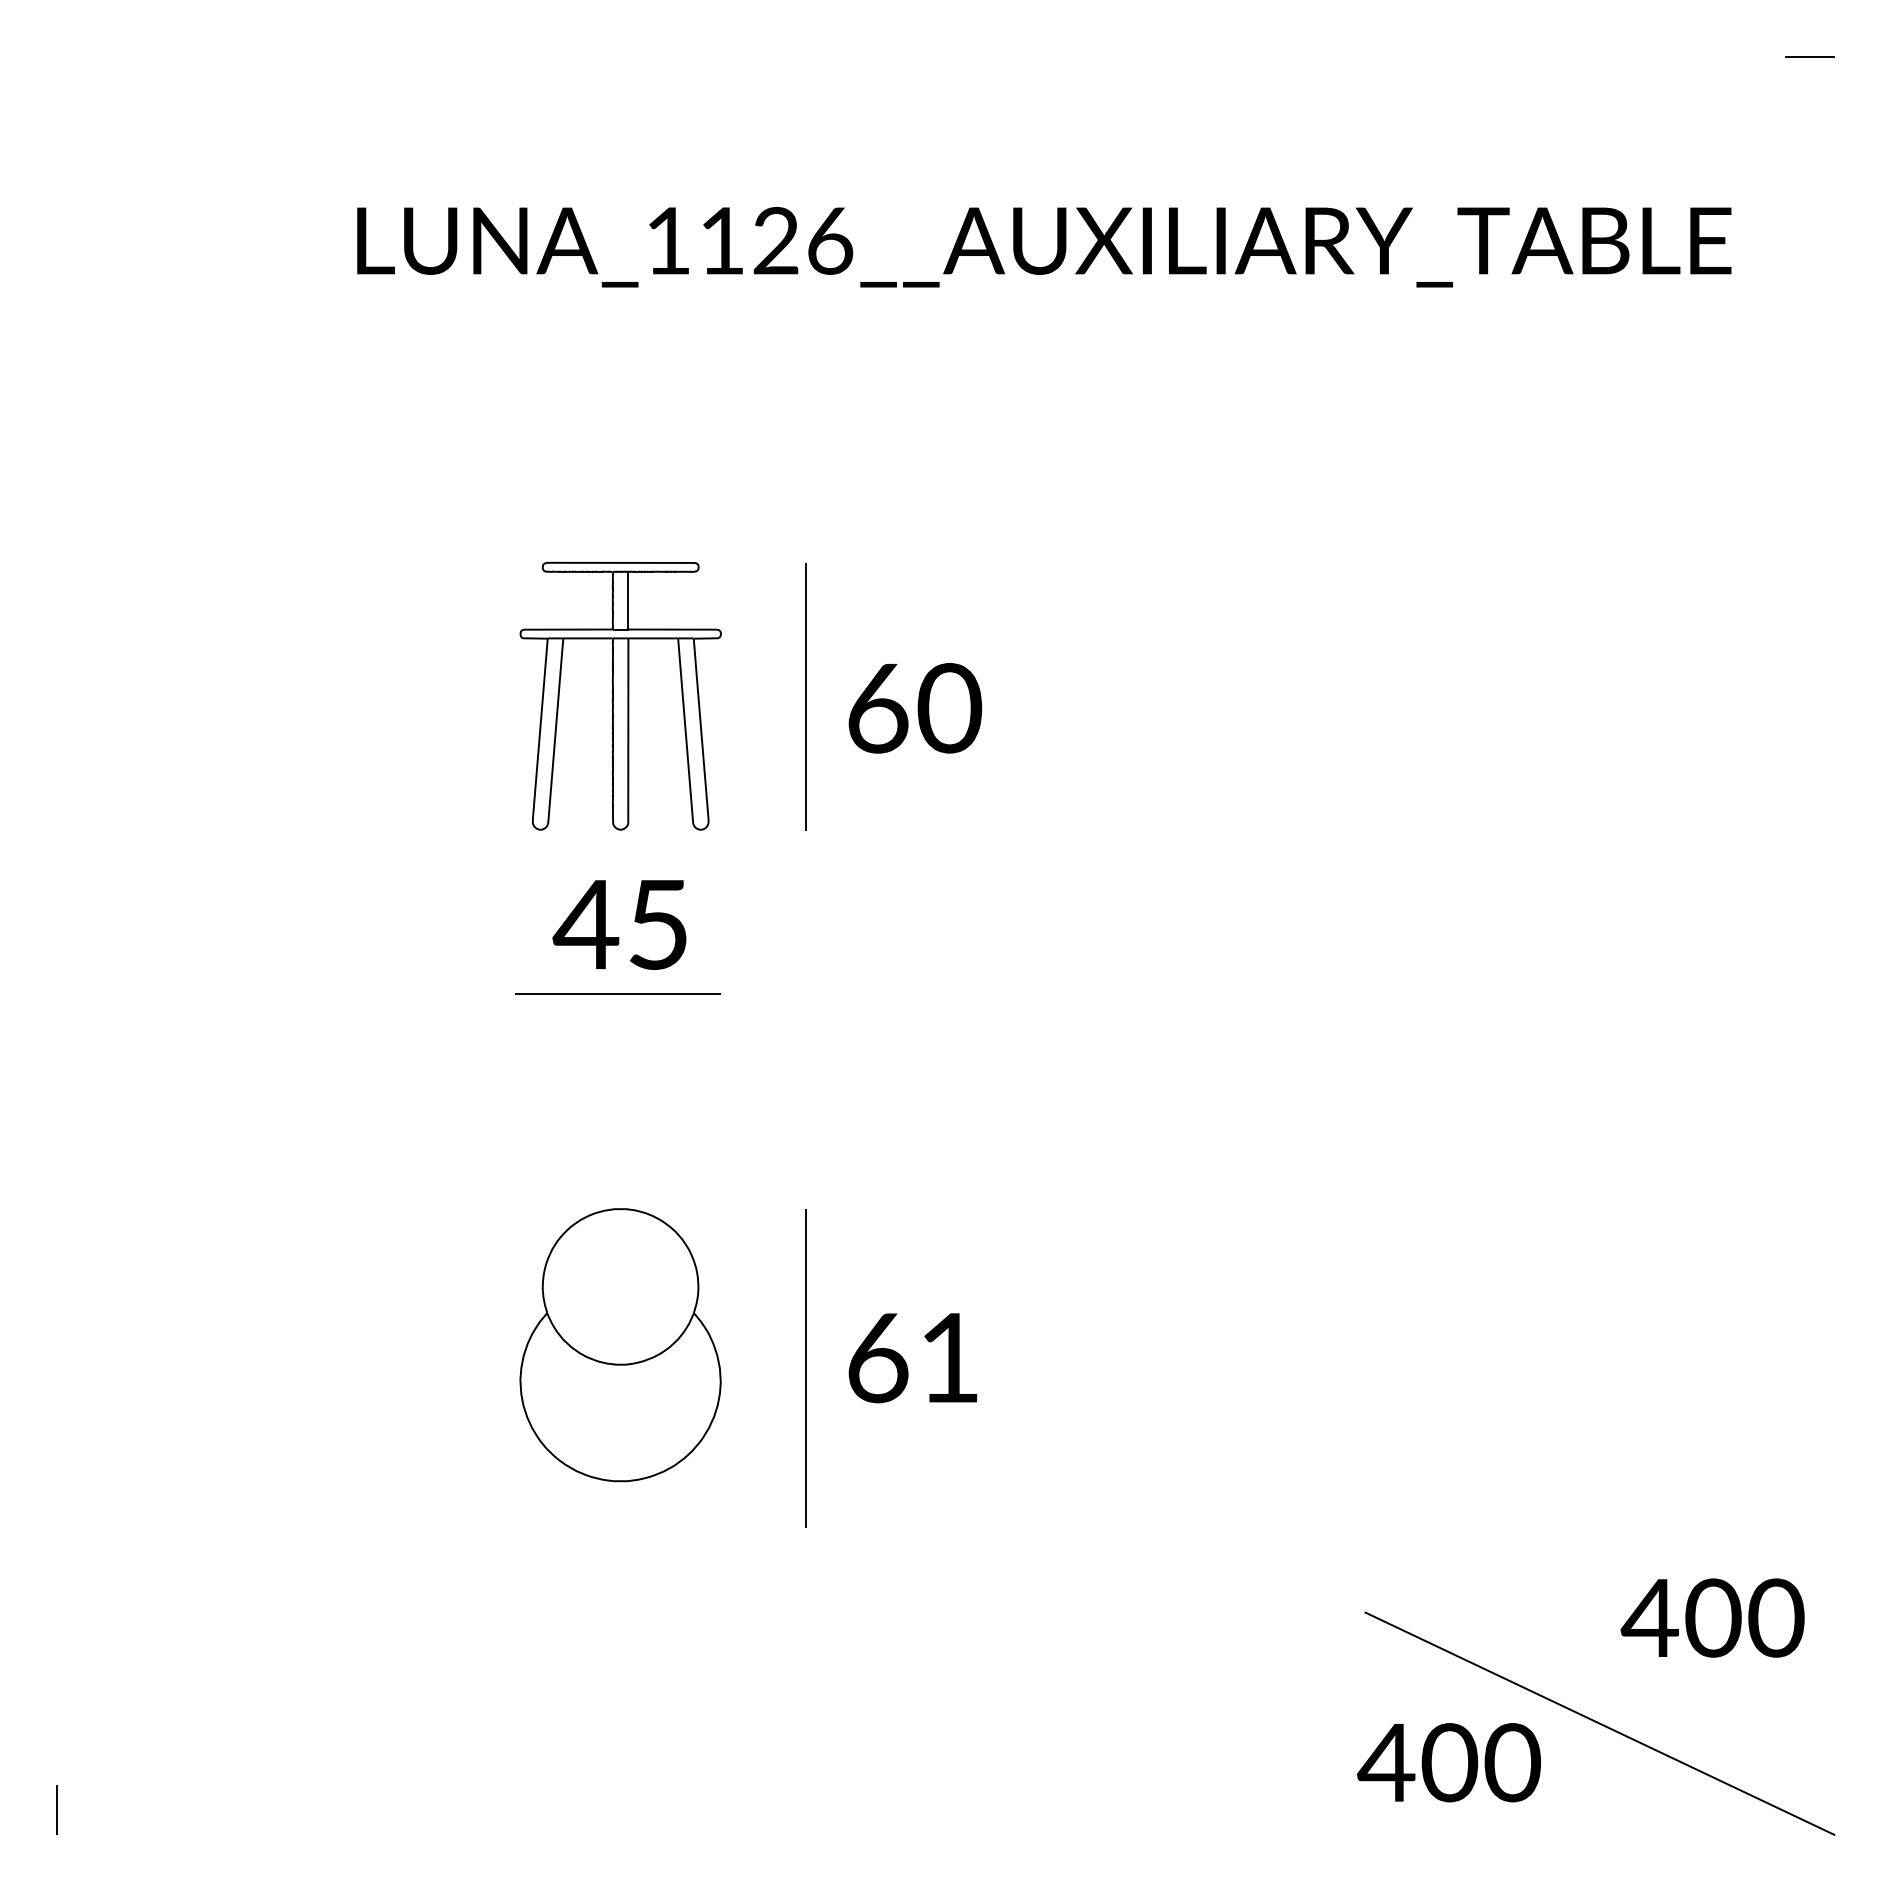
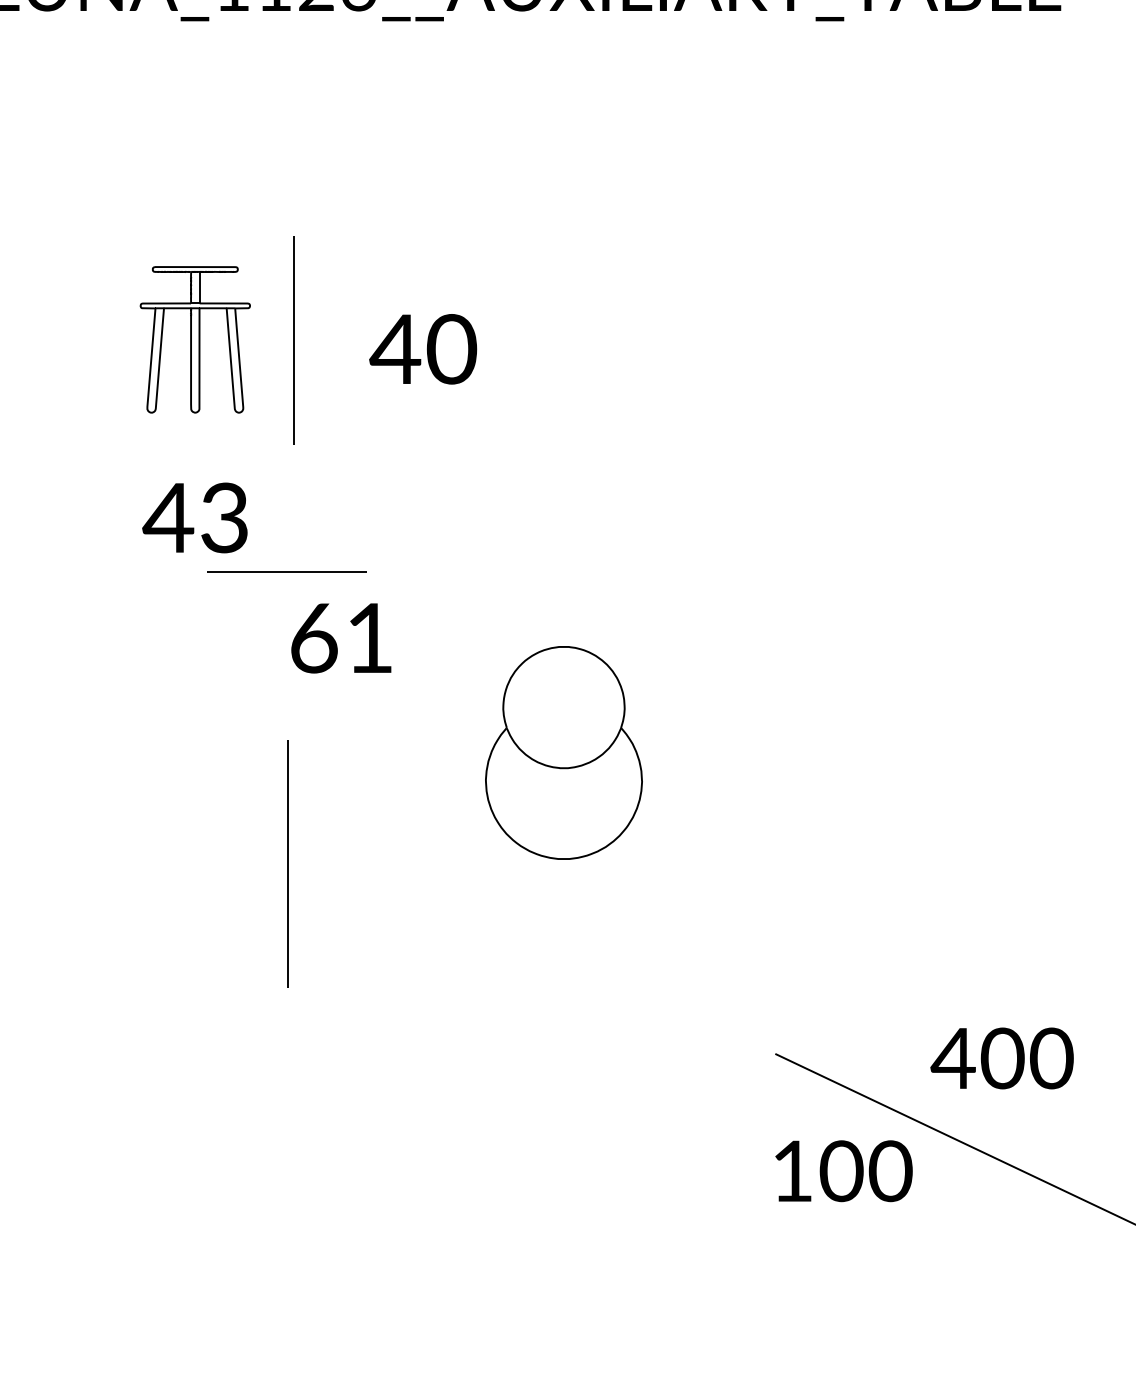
part: (620, 695) -> (195, 339), size x0.7
line: (805, 696) -> (293, 340), moved
text: (876, 708) -> (394, 349), 60 -> 40
text: (657, 924) -> (224, 517), 45 -> 43
line: (617, 993) -> (286, 571), moved
part: (620, 1345) -> (563, 753), moved
text: (912, 1358) -> (340, 638), moved
line: (805, 1368) -> (287, 863), moved
text: (1712, 1617) -> (1001, 1058), moved
text: (1386, 1762) -> (792, 1171), 400 -> 100

